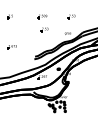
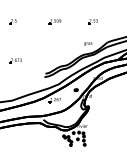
part: (44, 29) -> (57, 38), removed

